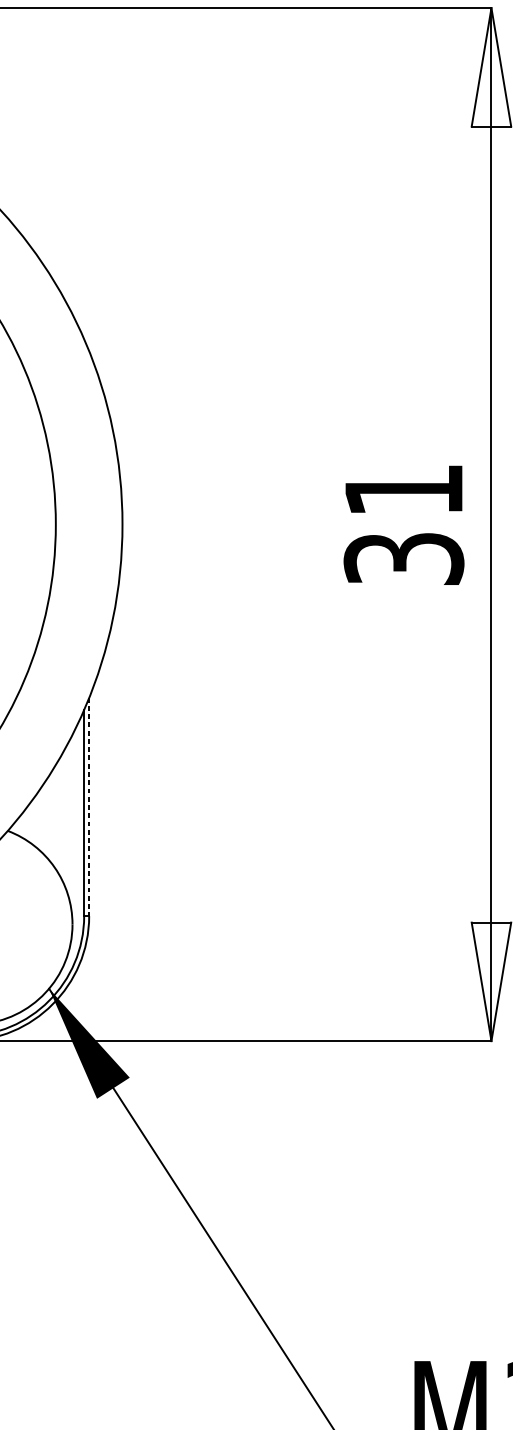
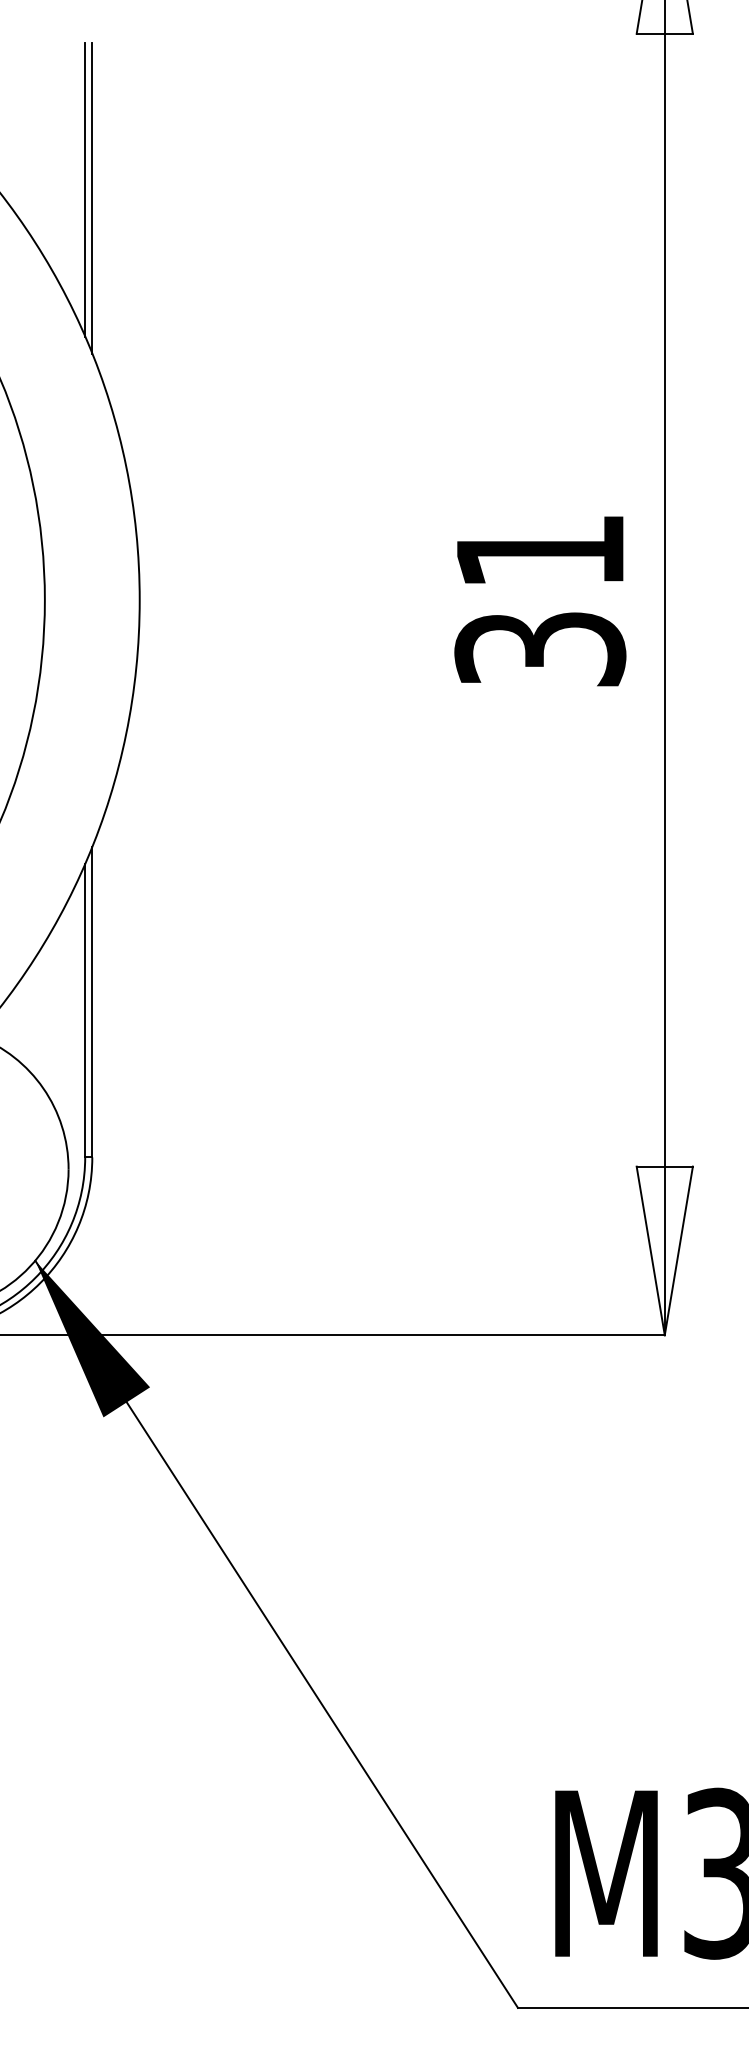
line: (84, 235) -> (85, 189), added
line: (89, 242) -> (92, 198), added
line: (89, 807) -> (92, 1002), dashed -> solid

